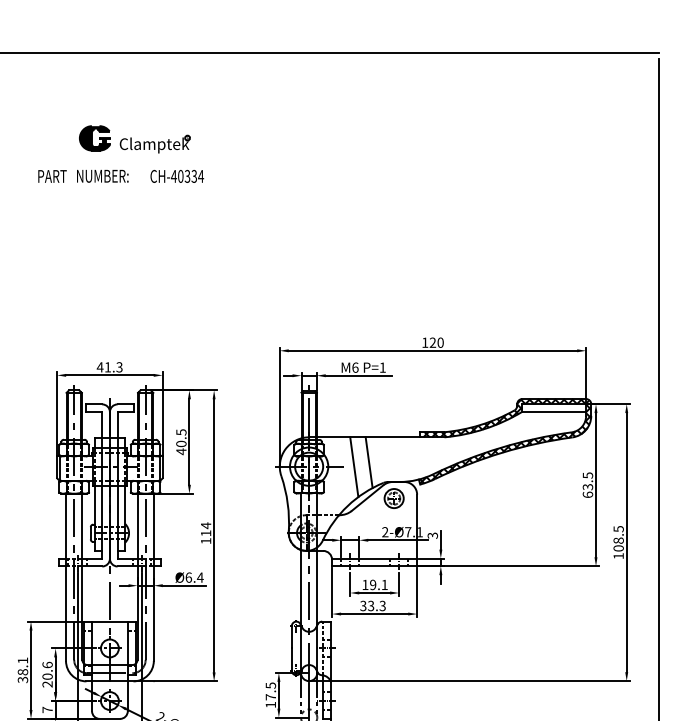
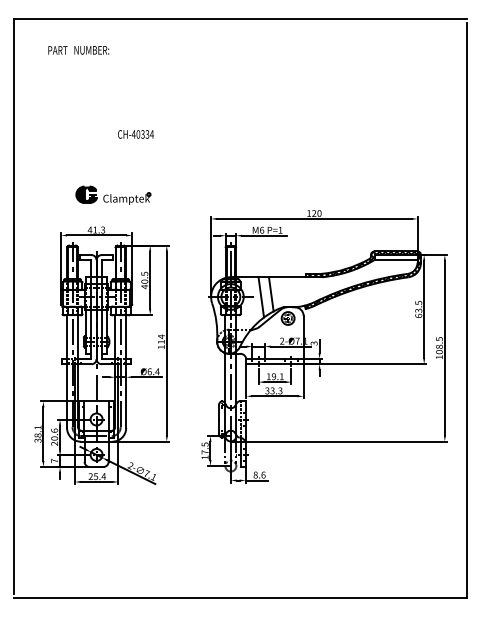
part: (134, 137) -> (113, 194), moved
text: (83, 176) -> (78, 50), moved
text: (176, 176) -> (135, 134), moved

